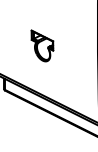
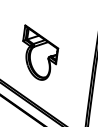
part: (42, 45) -> (39, 53), size x1.67

